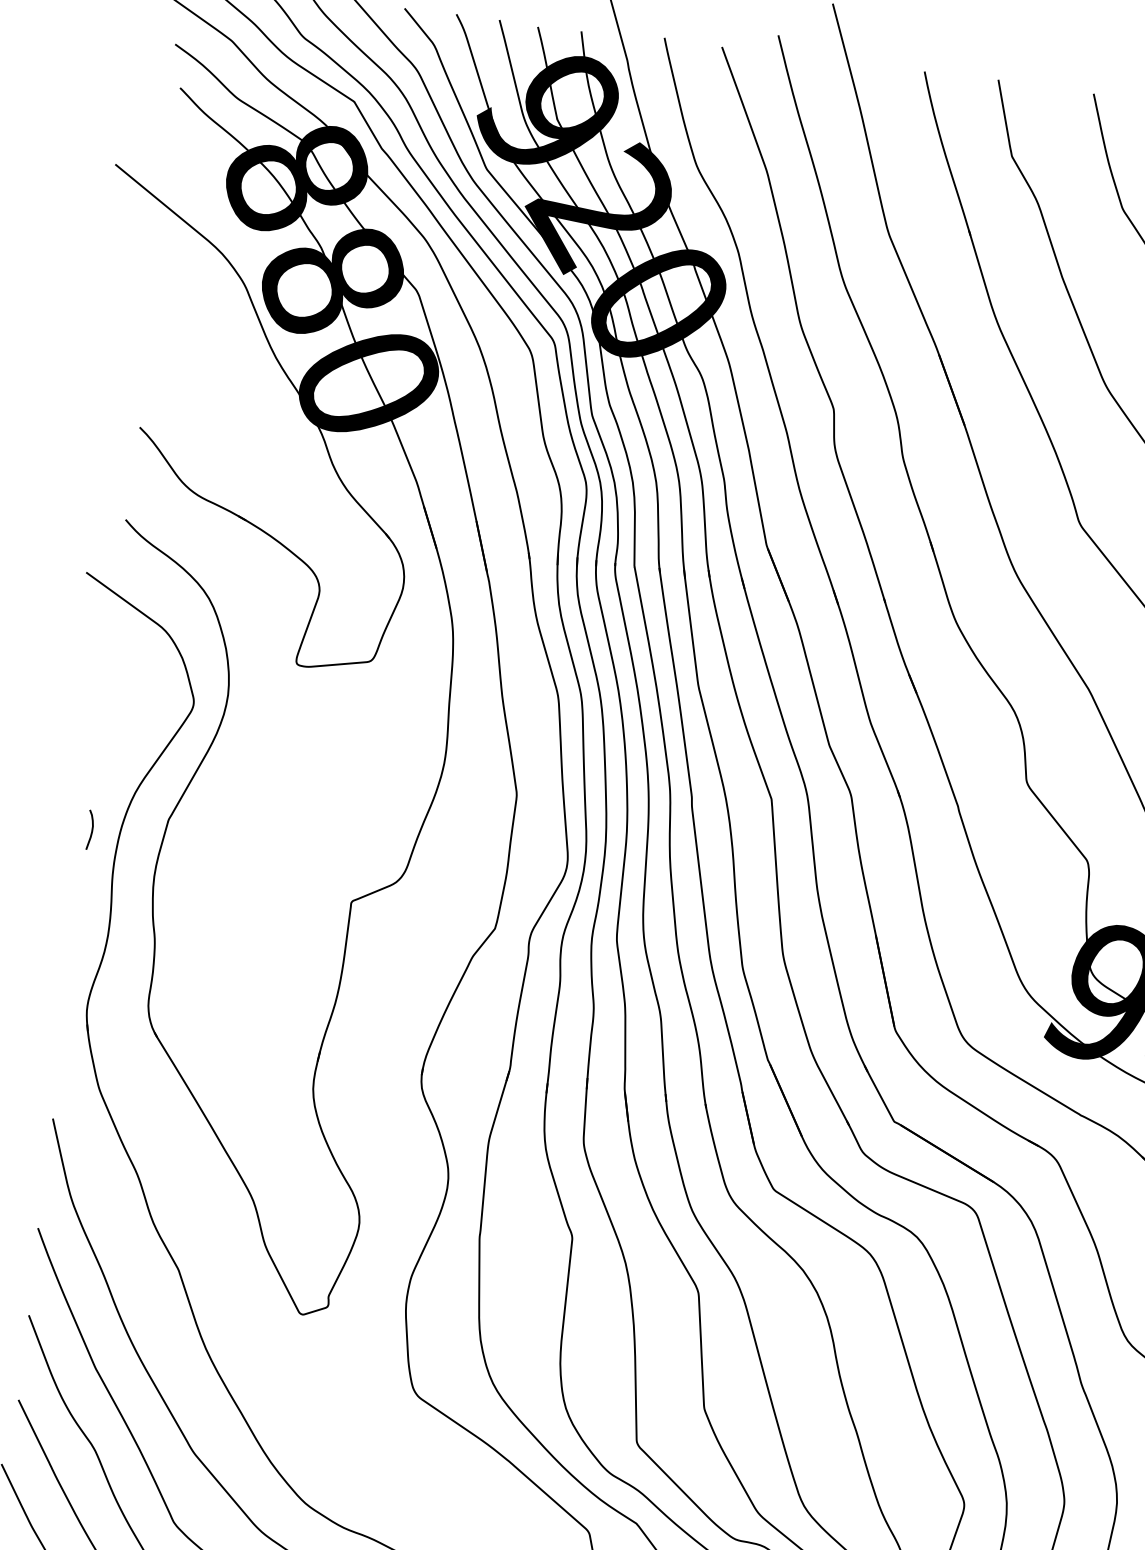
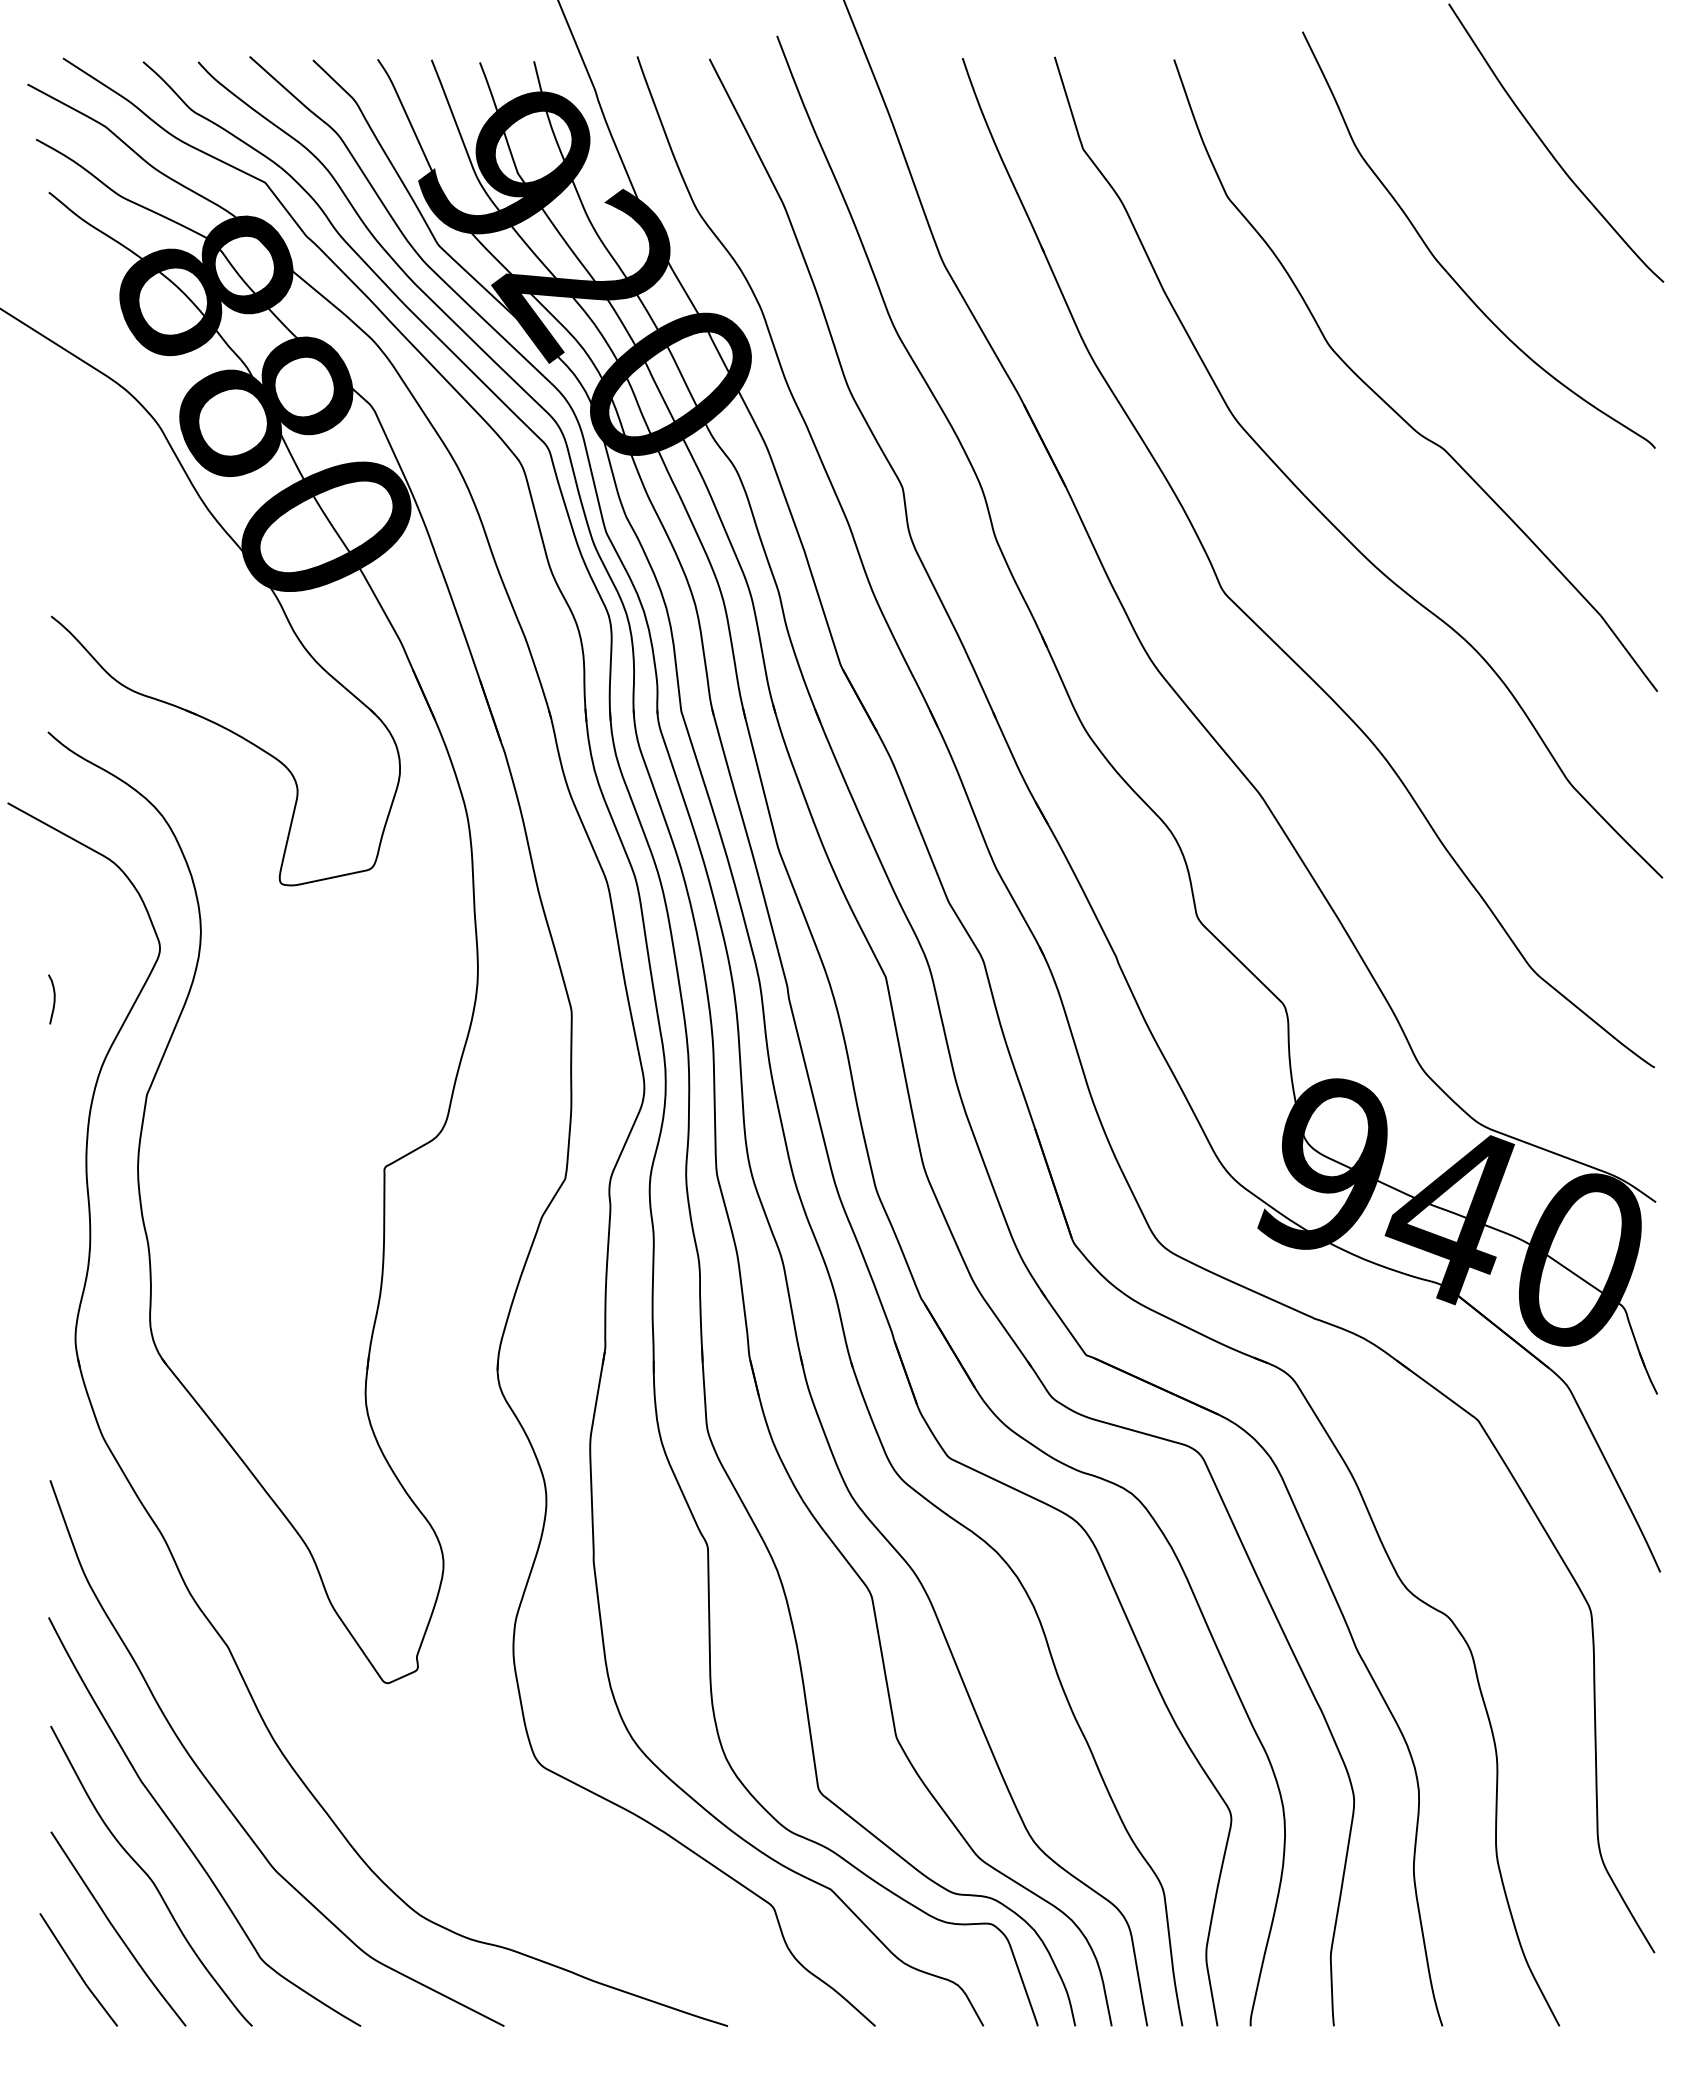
curve: (91, 830) -> (53, 999), moved

